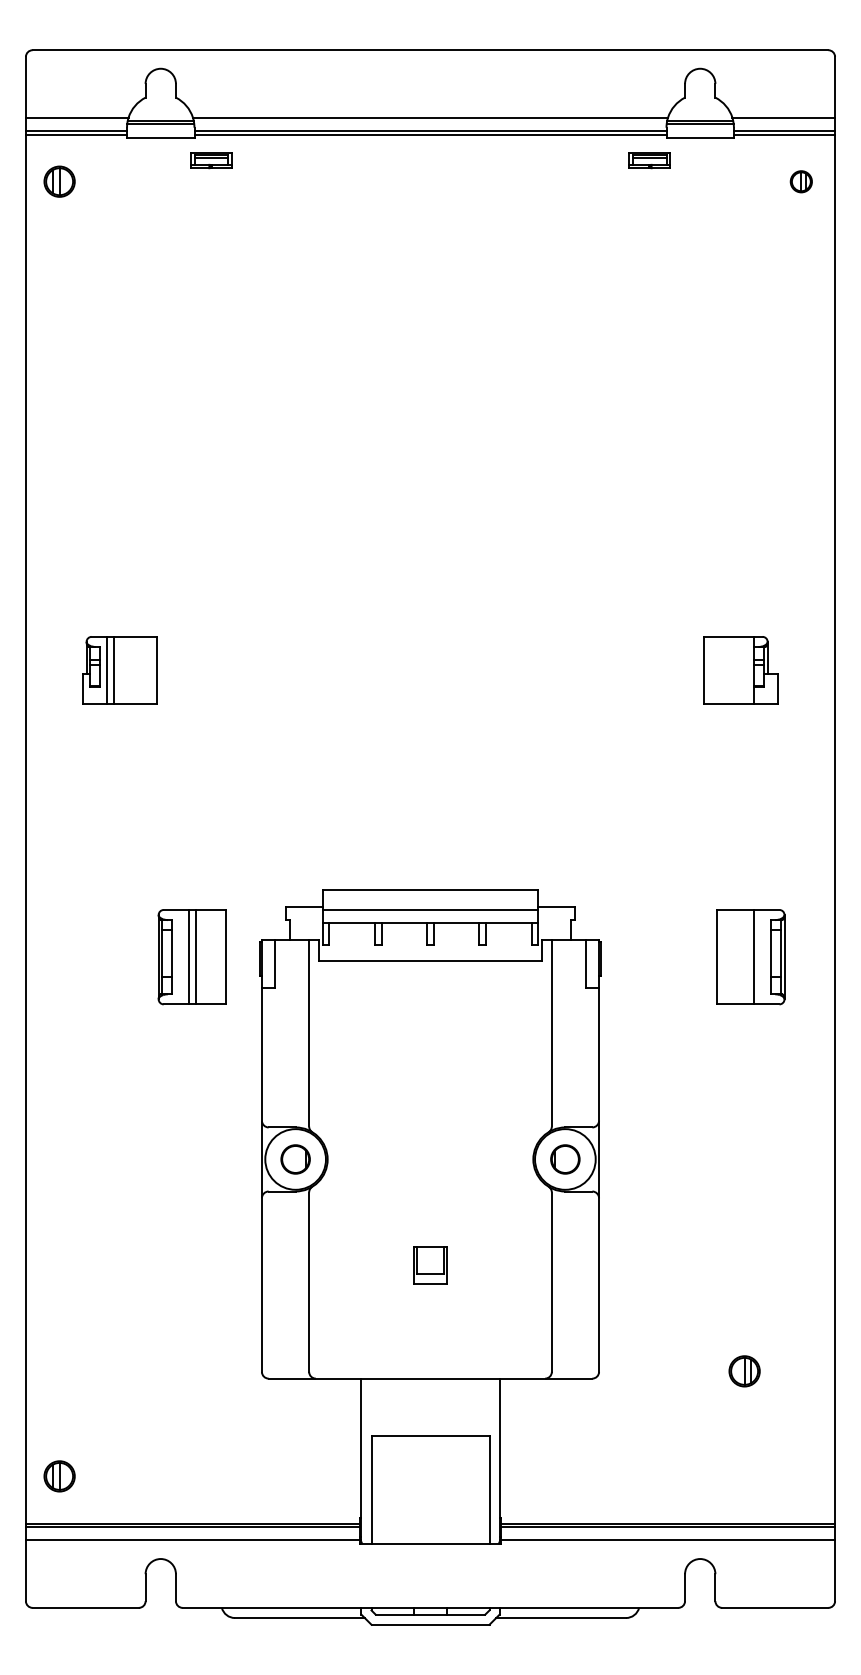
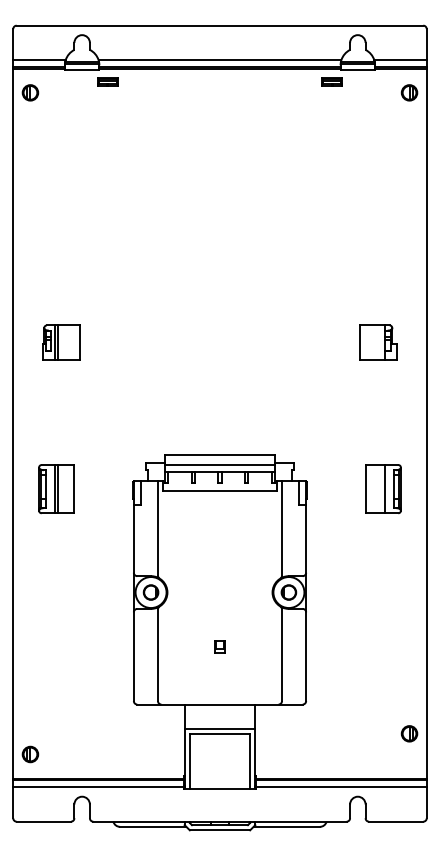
part: (801, 180) -> (409, 92), size x1.43
part: (192, 957) -> (56, 489), moved
part: (429, 1265) -> (219, 646), size x0.62
part: (744, 1370) -> (409, 733), moved
line: (429, 1425) -> (219, 728), added

